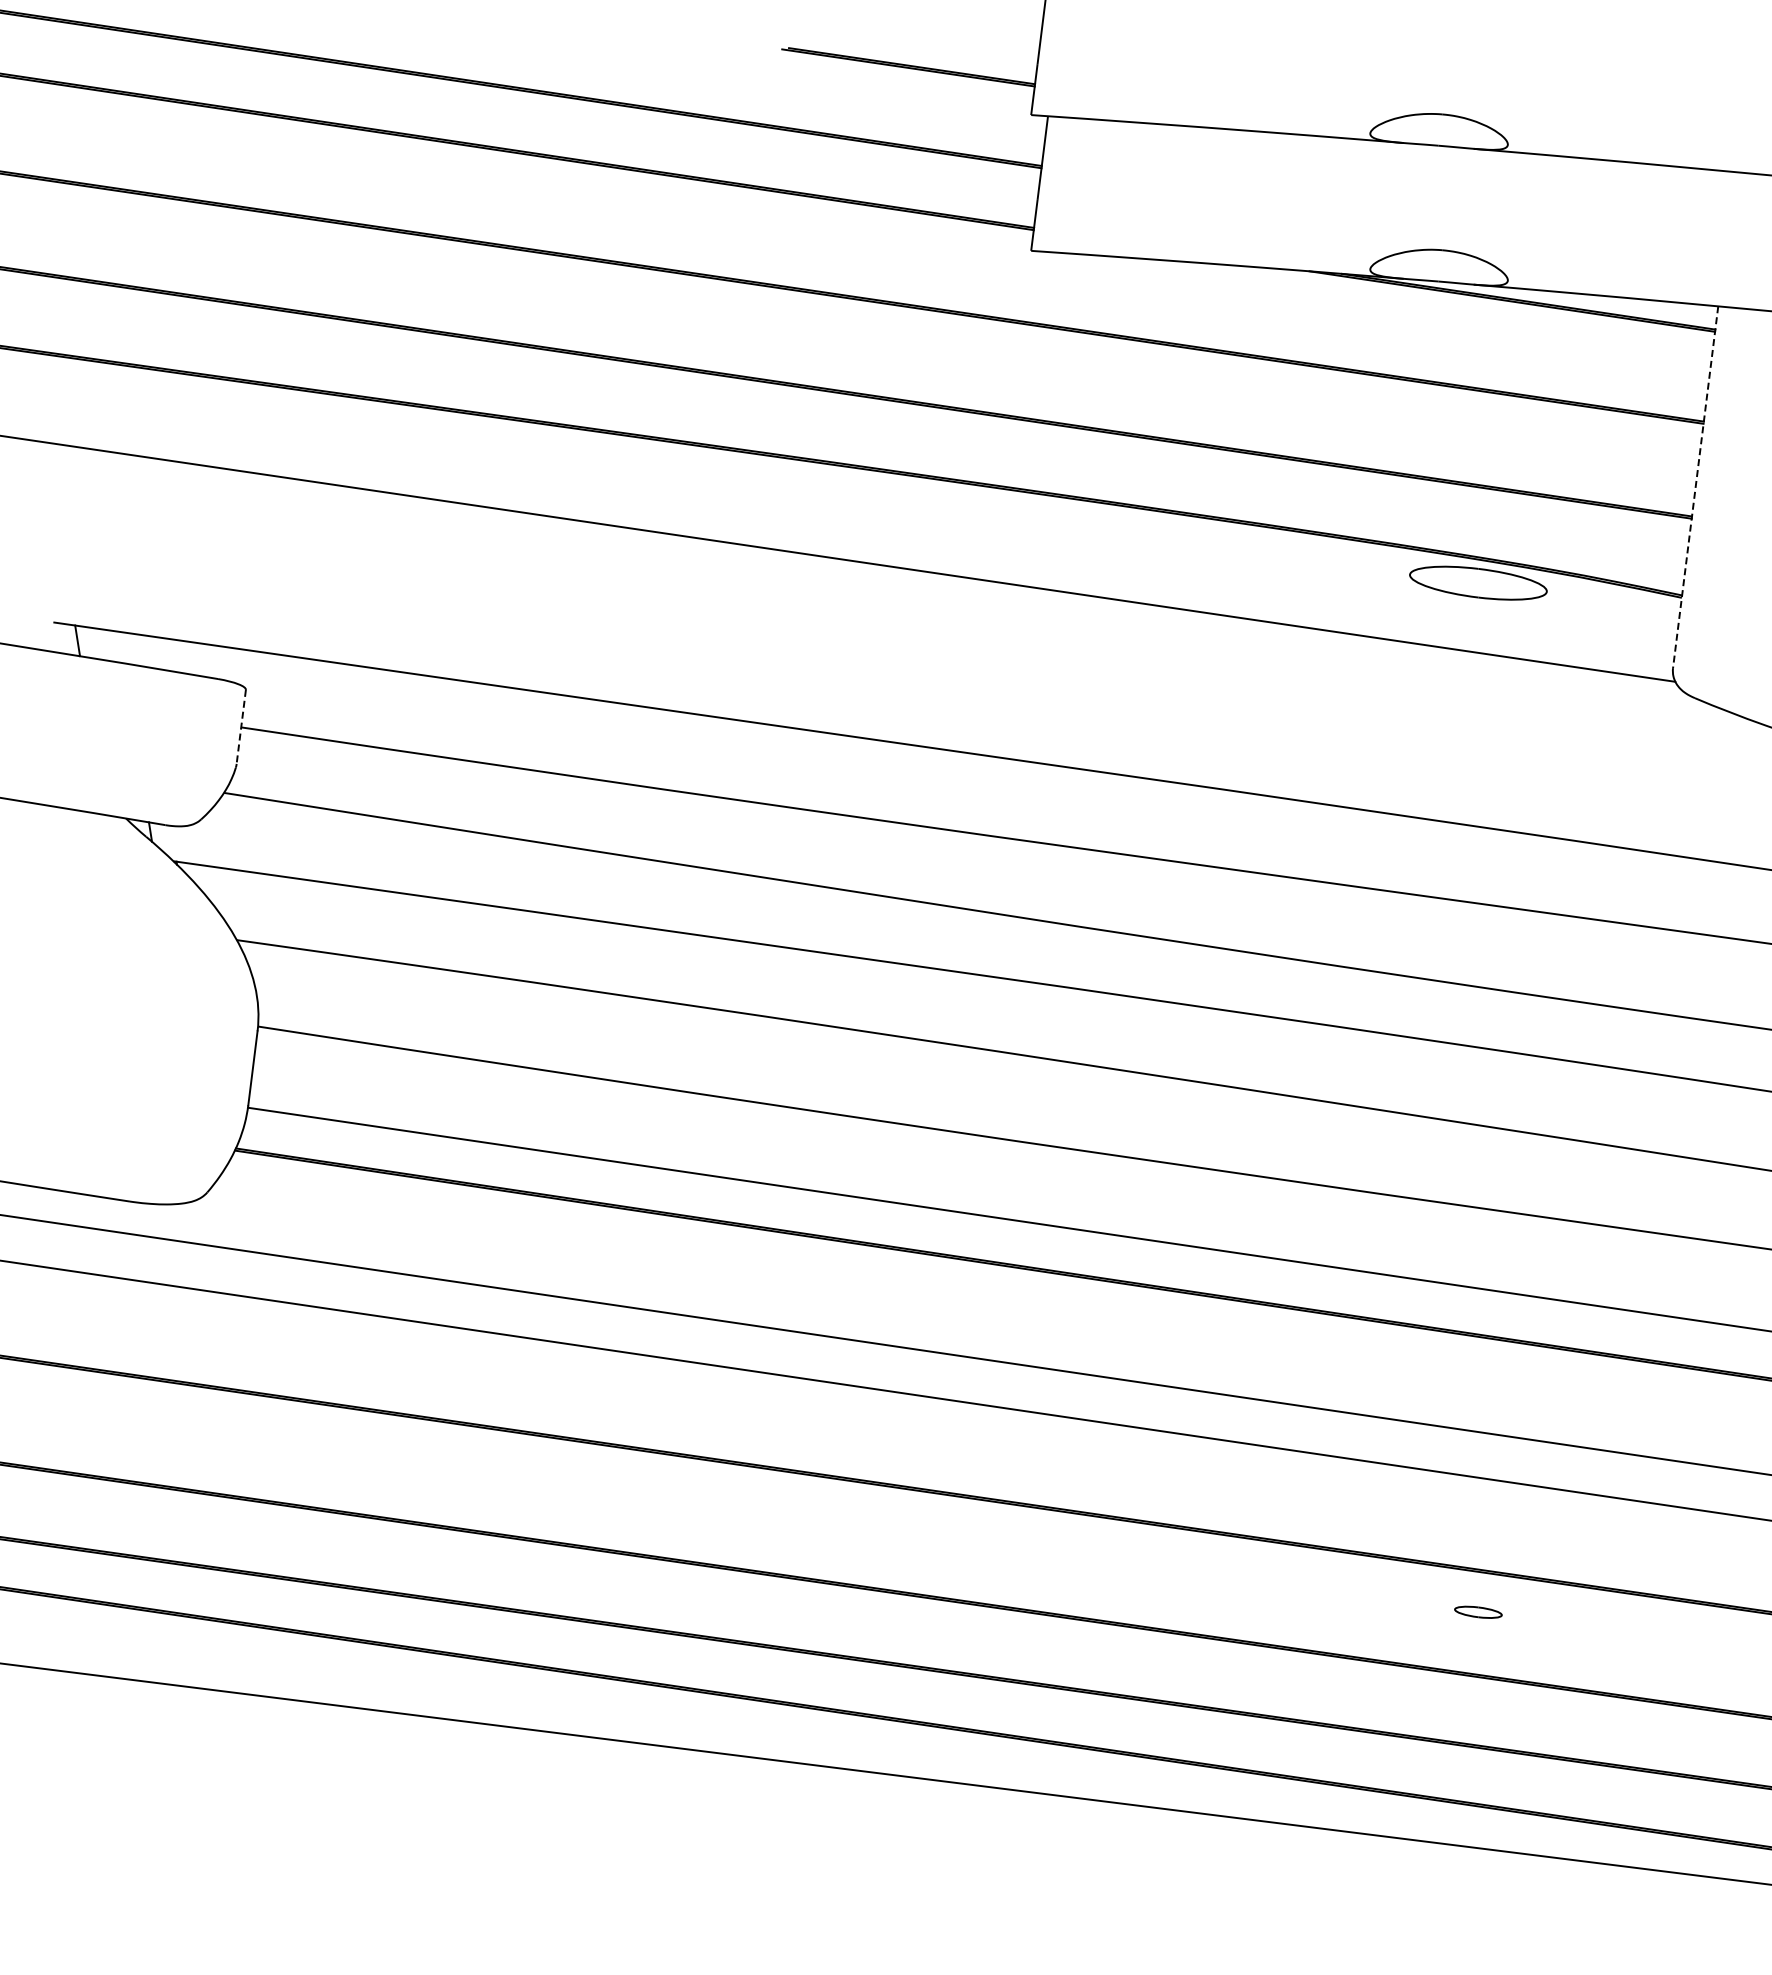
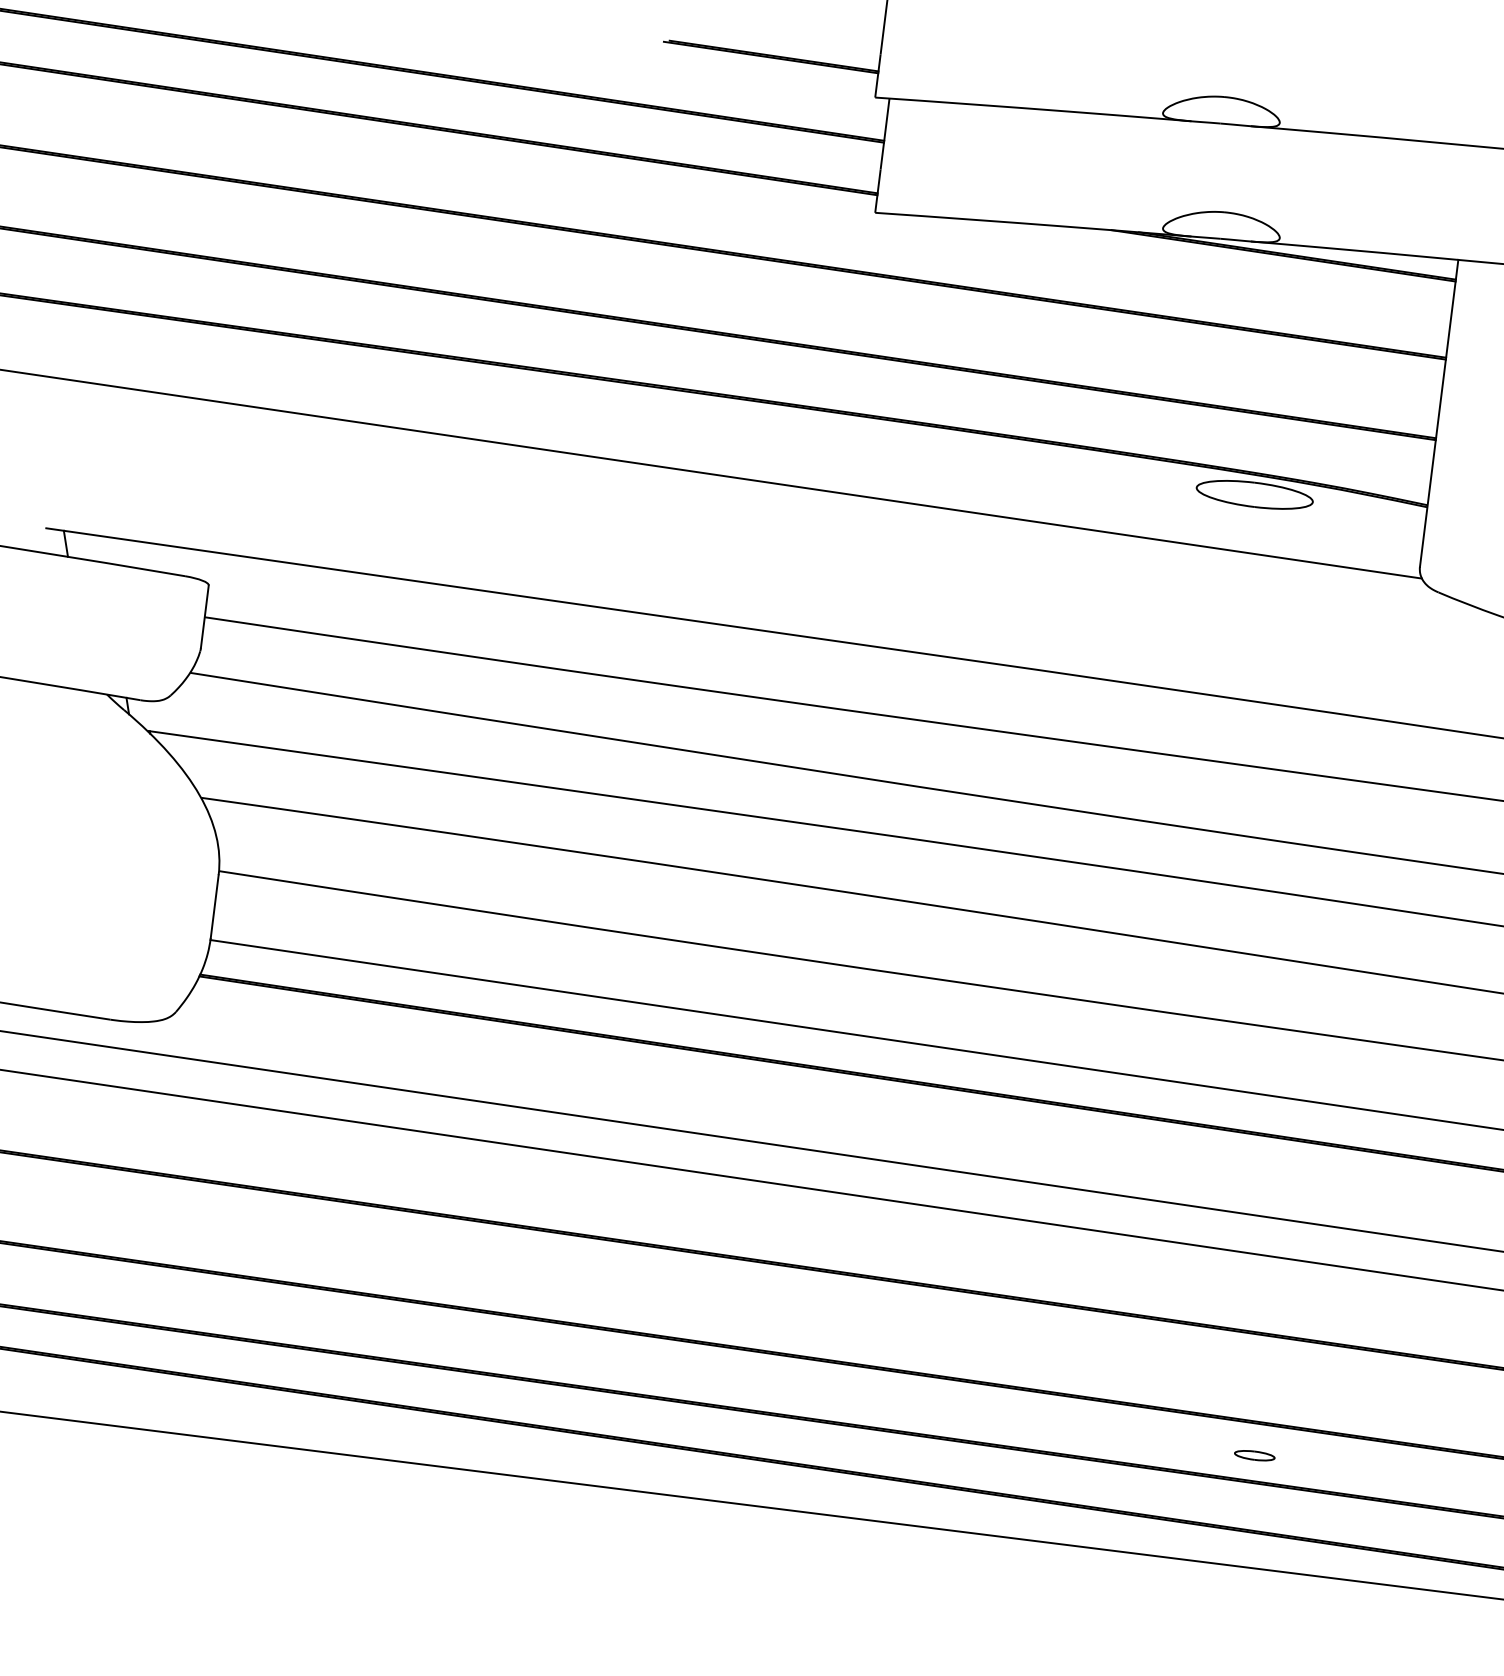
line: (1695, 487) -> (1439, 413), dashed -> solid
line: (241, 727) -> (205, 617), dashed -> solid
part: (1478, 1611) -> (1254, 1455), moved

